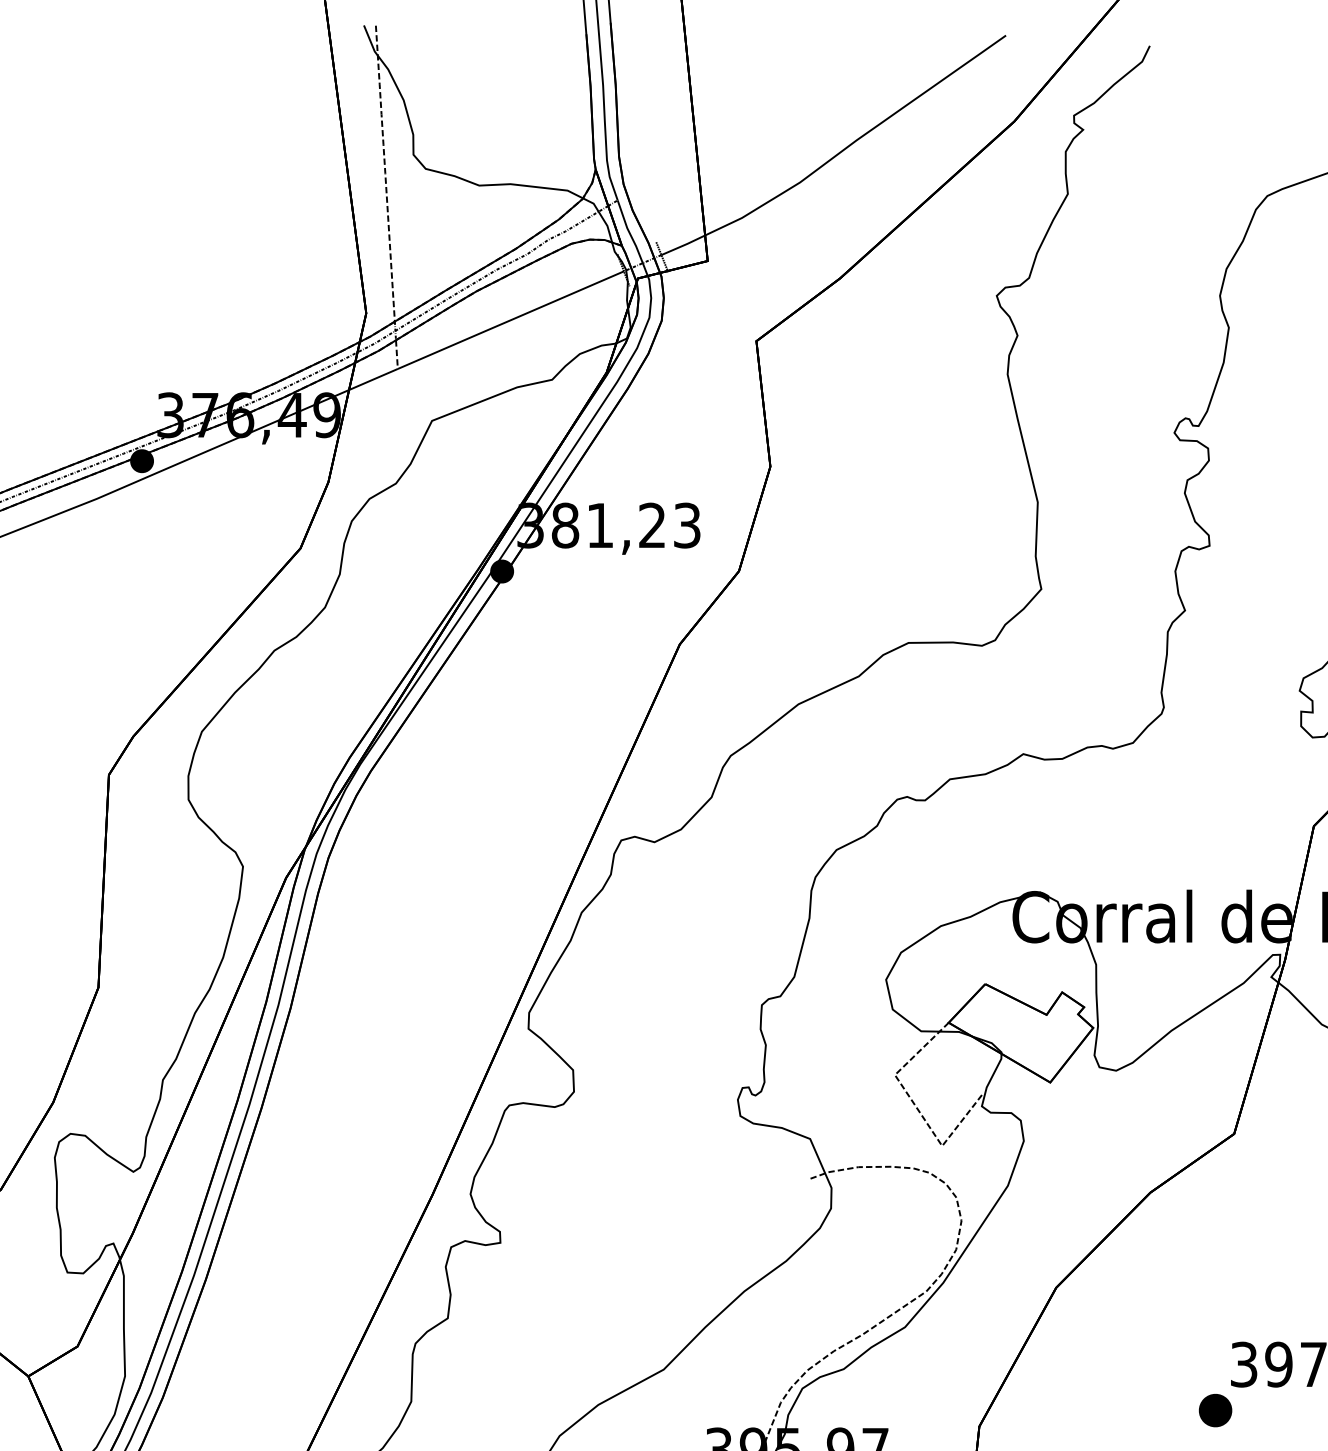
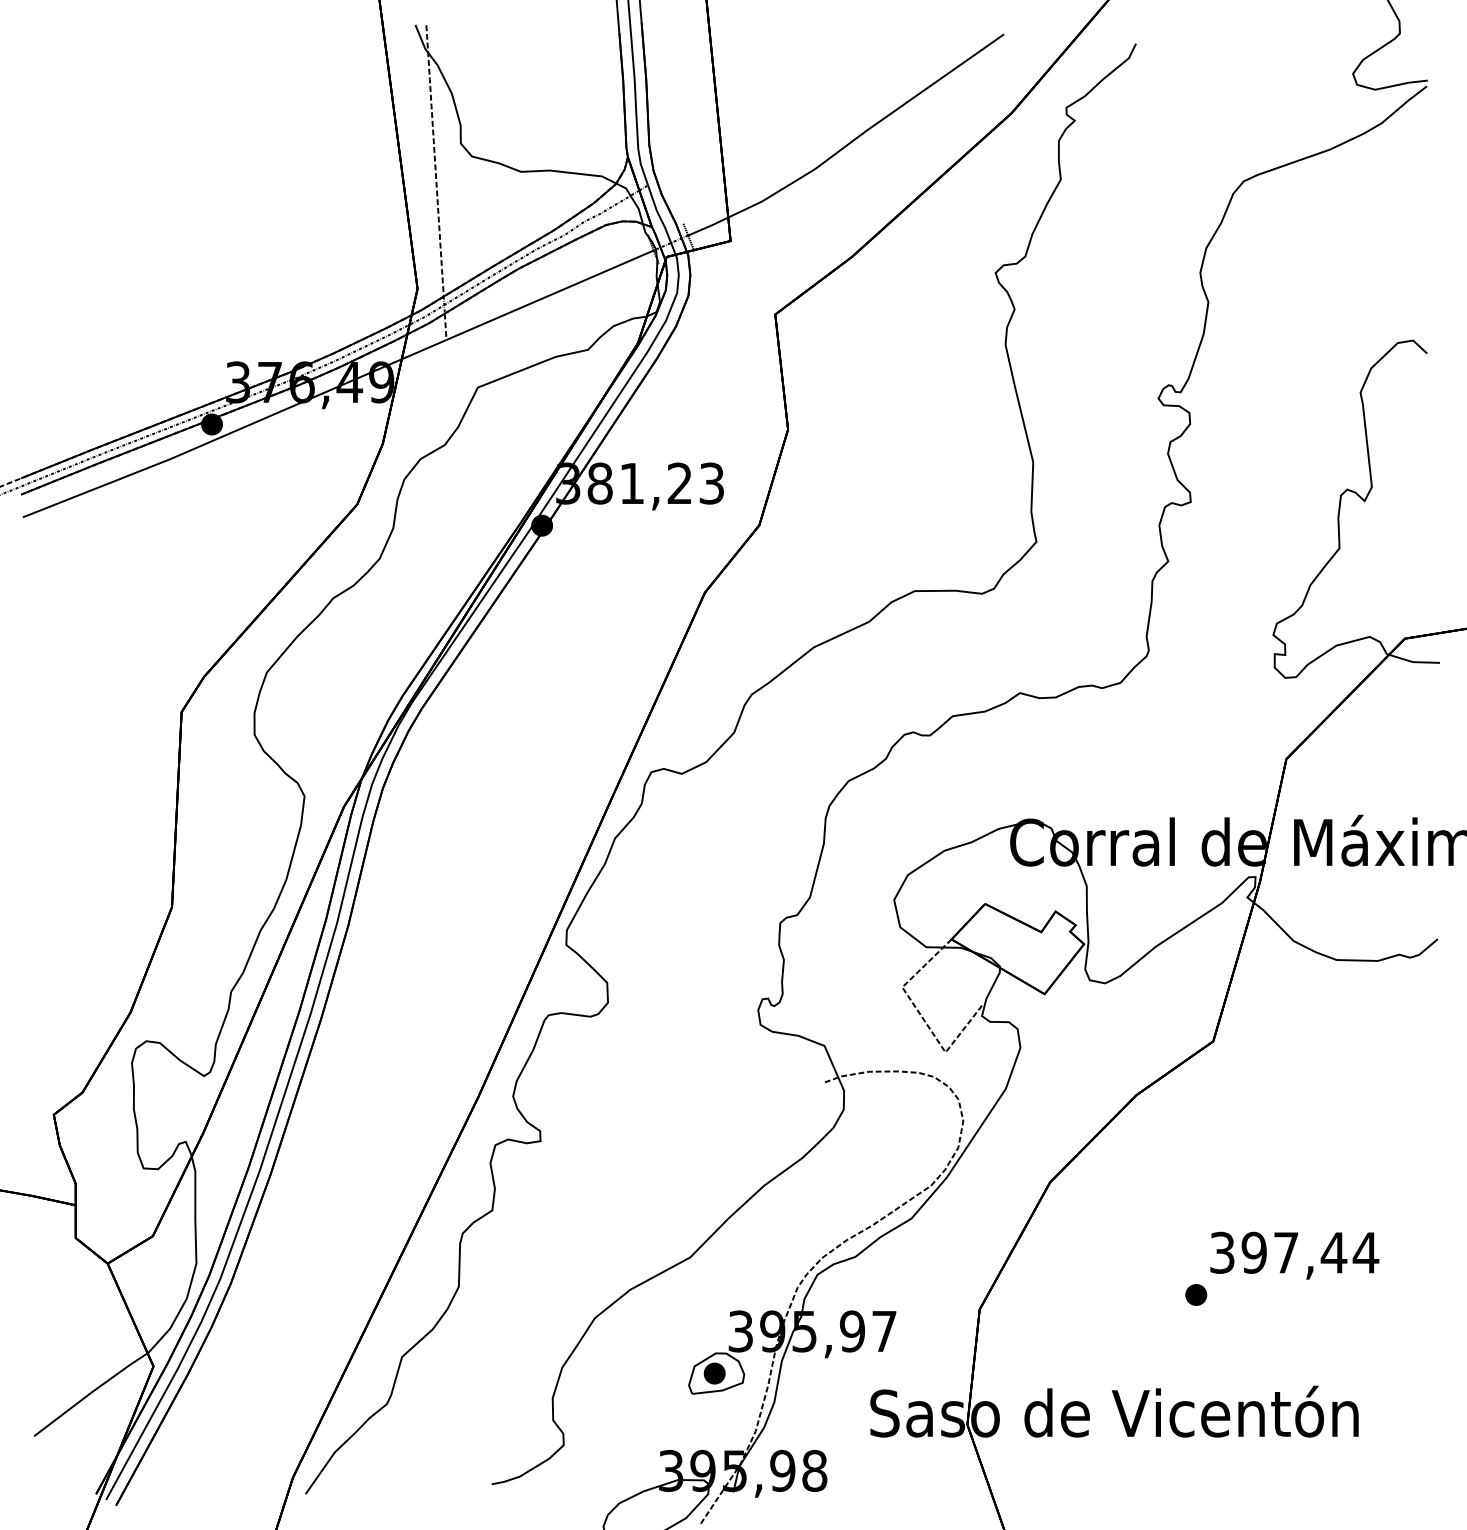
part: (1215, 1410) -> (1196, 1294), size x0.71

